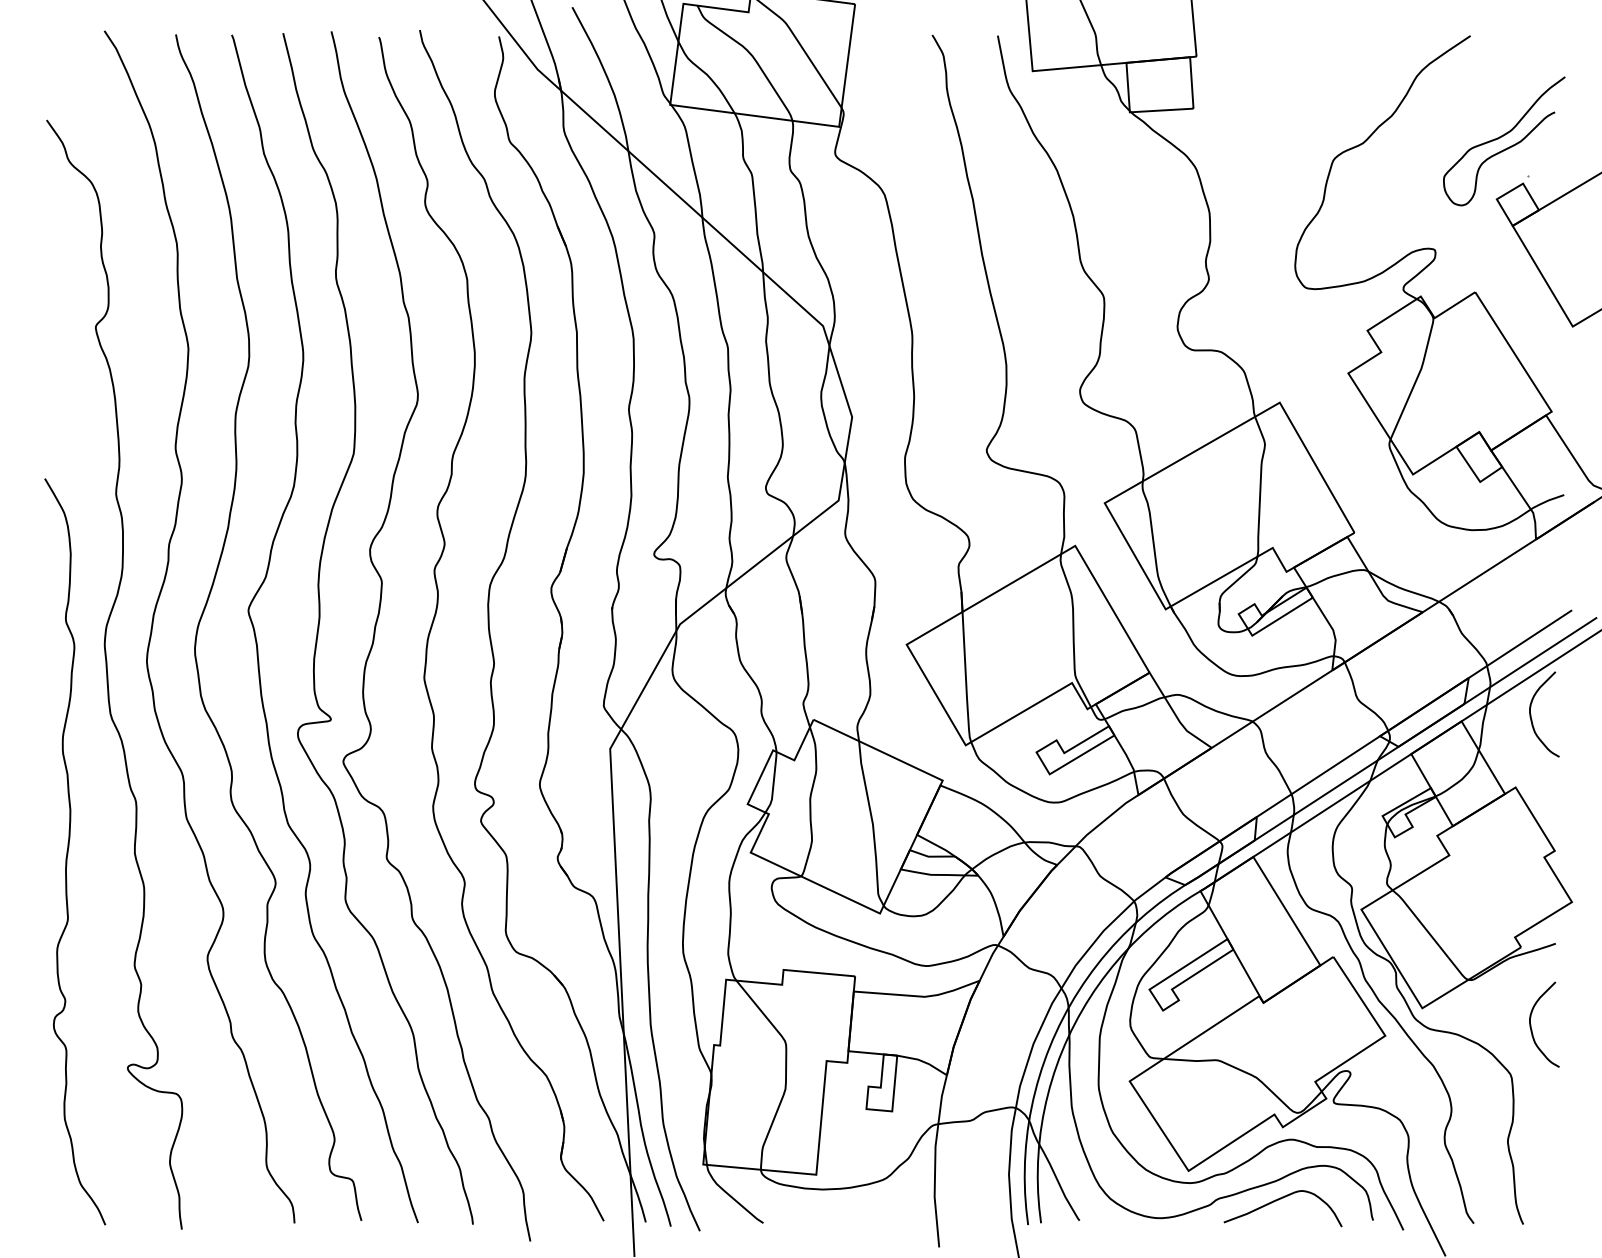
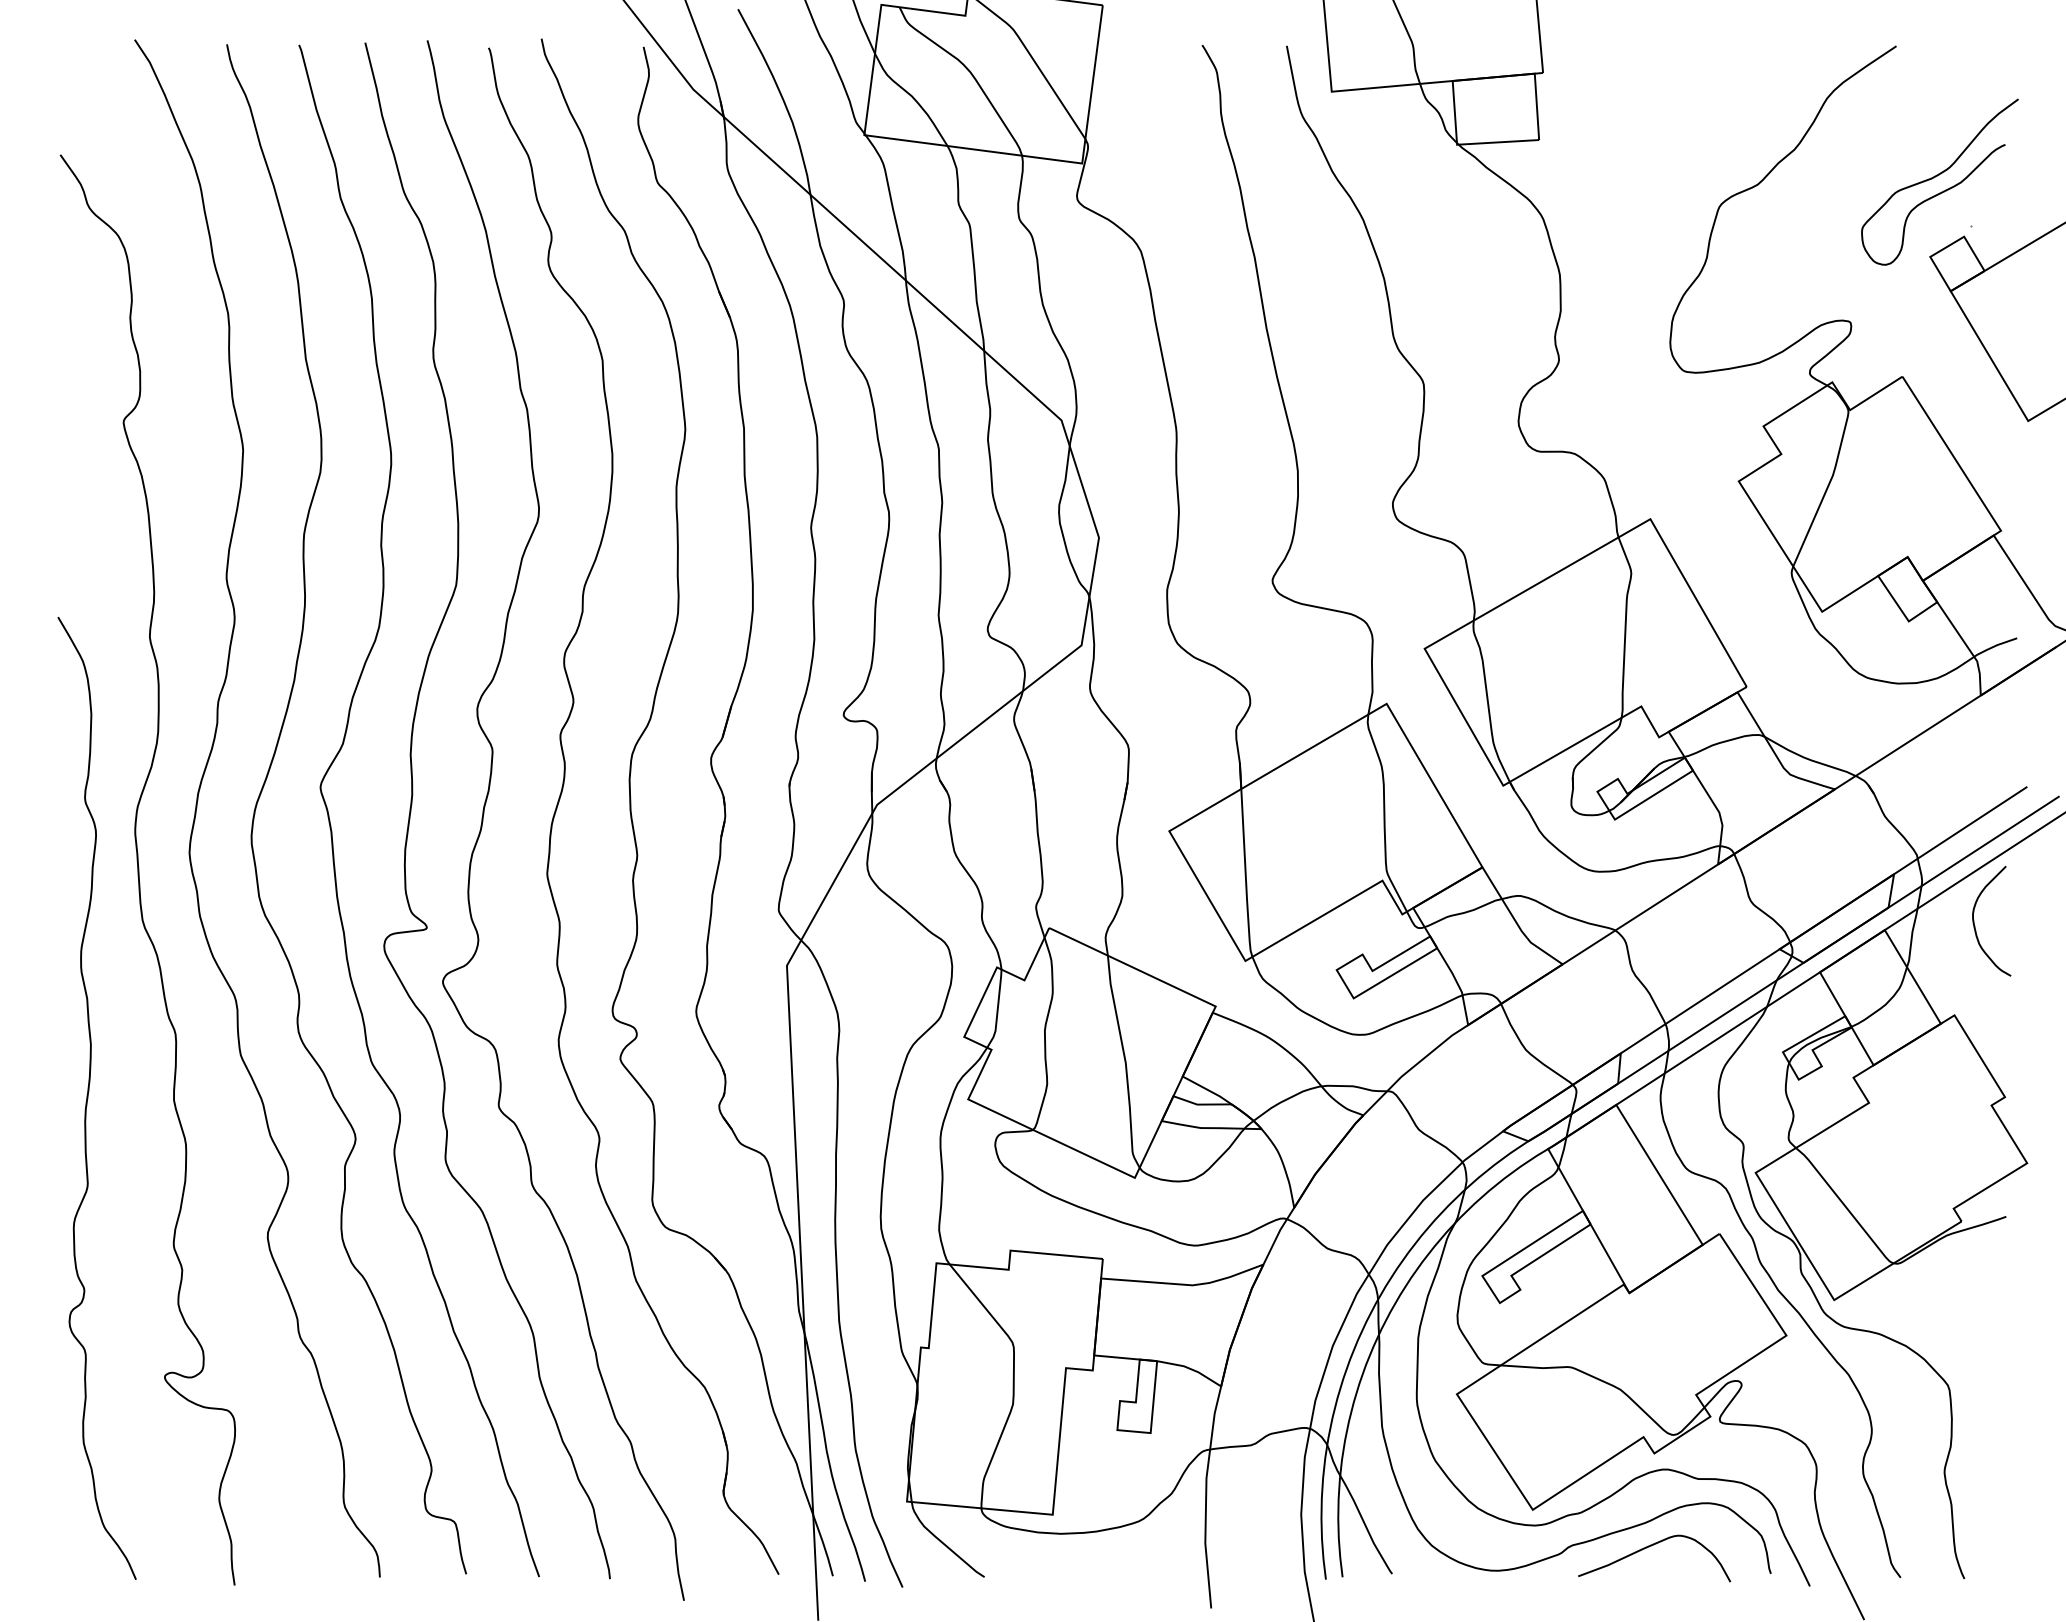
curve: (1531, 1027) -> (1975, 1325), removed

